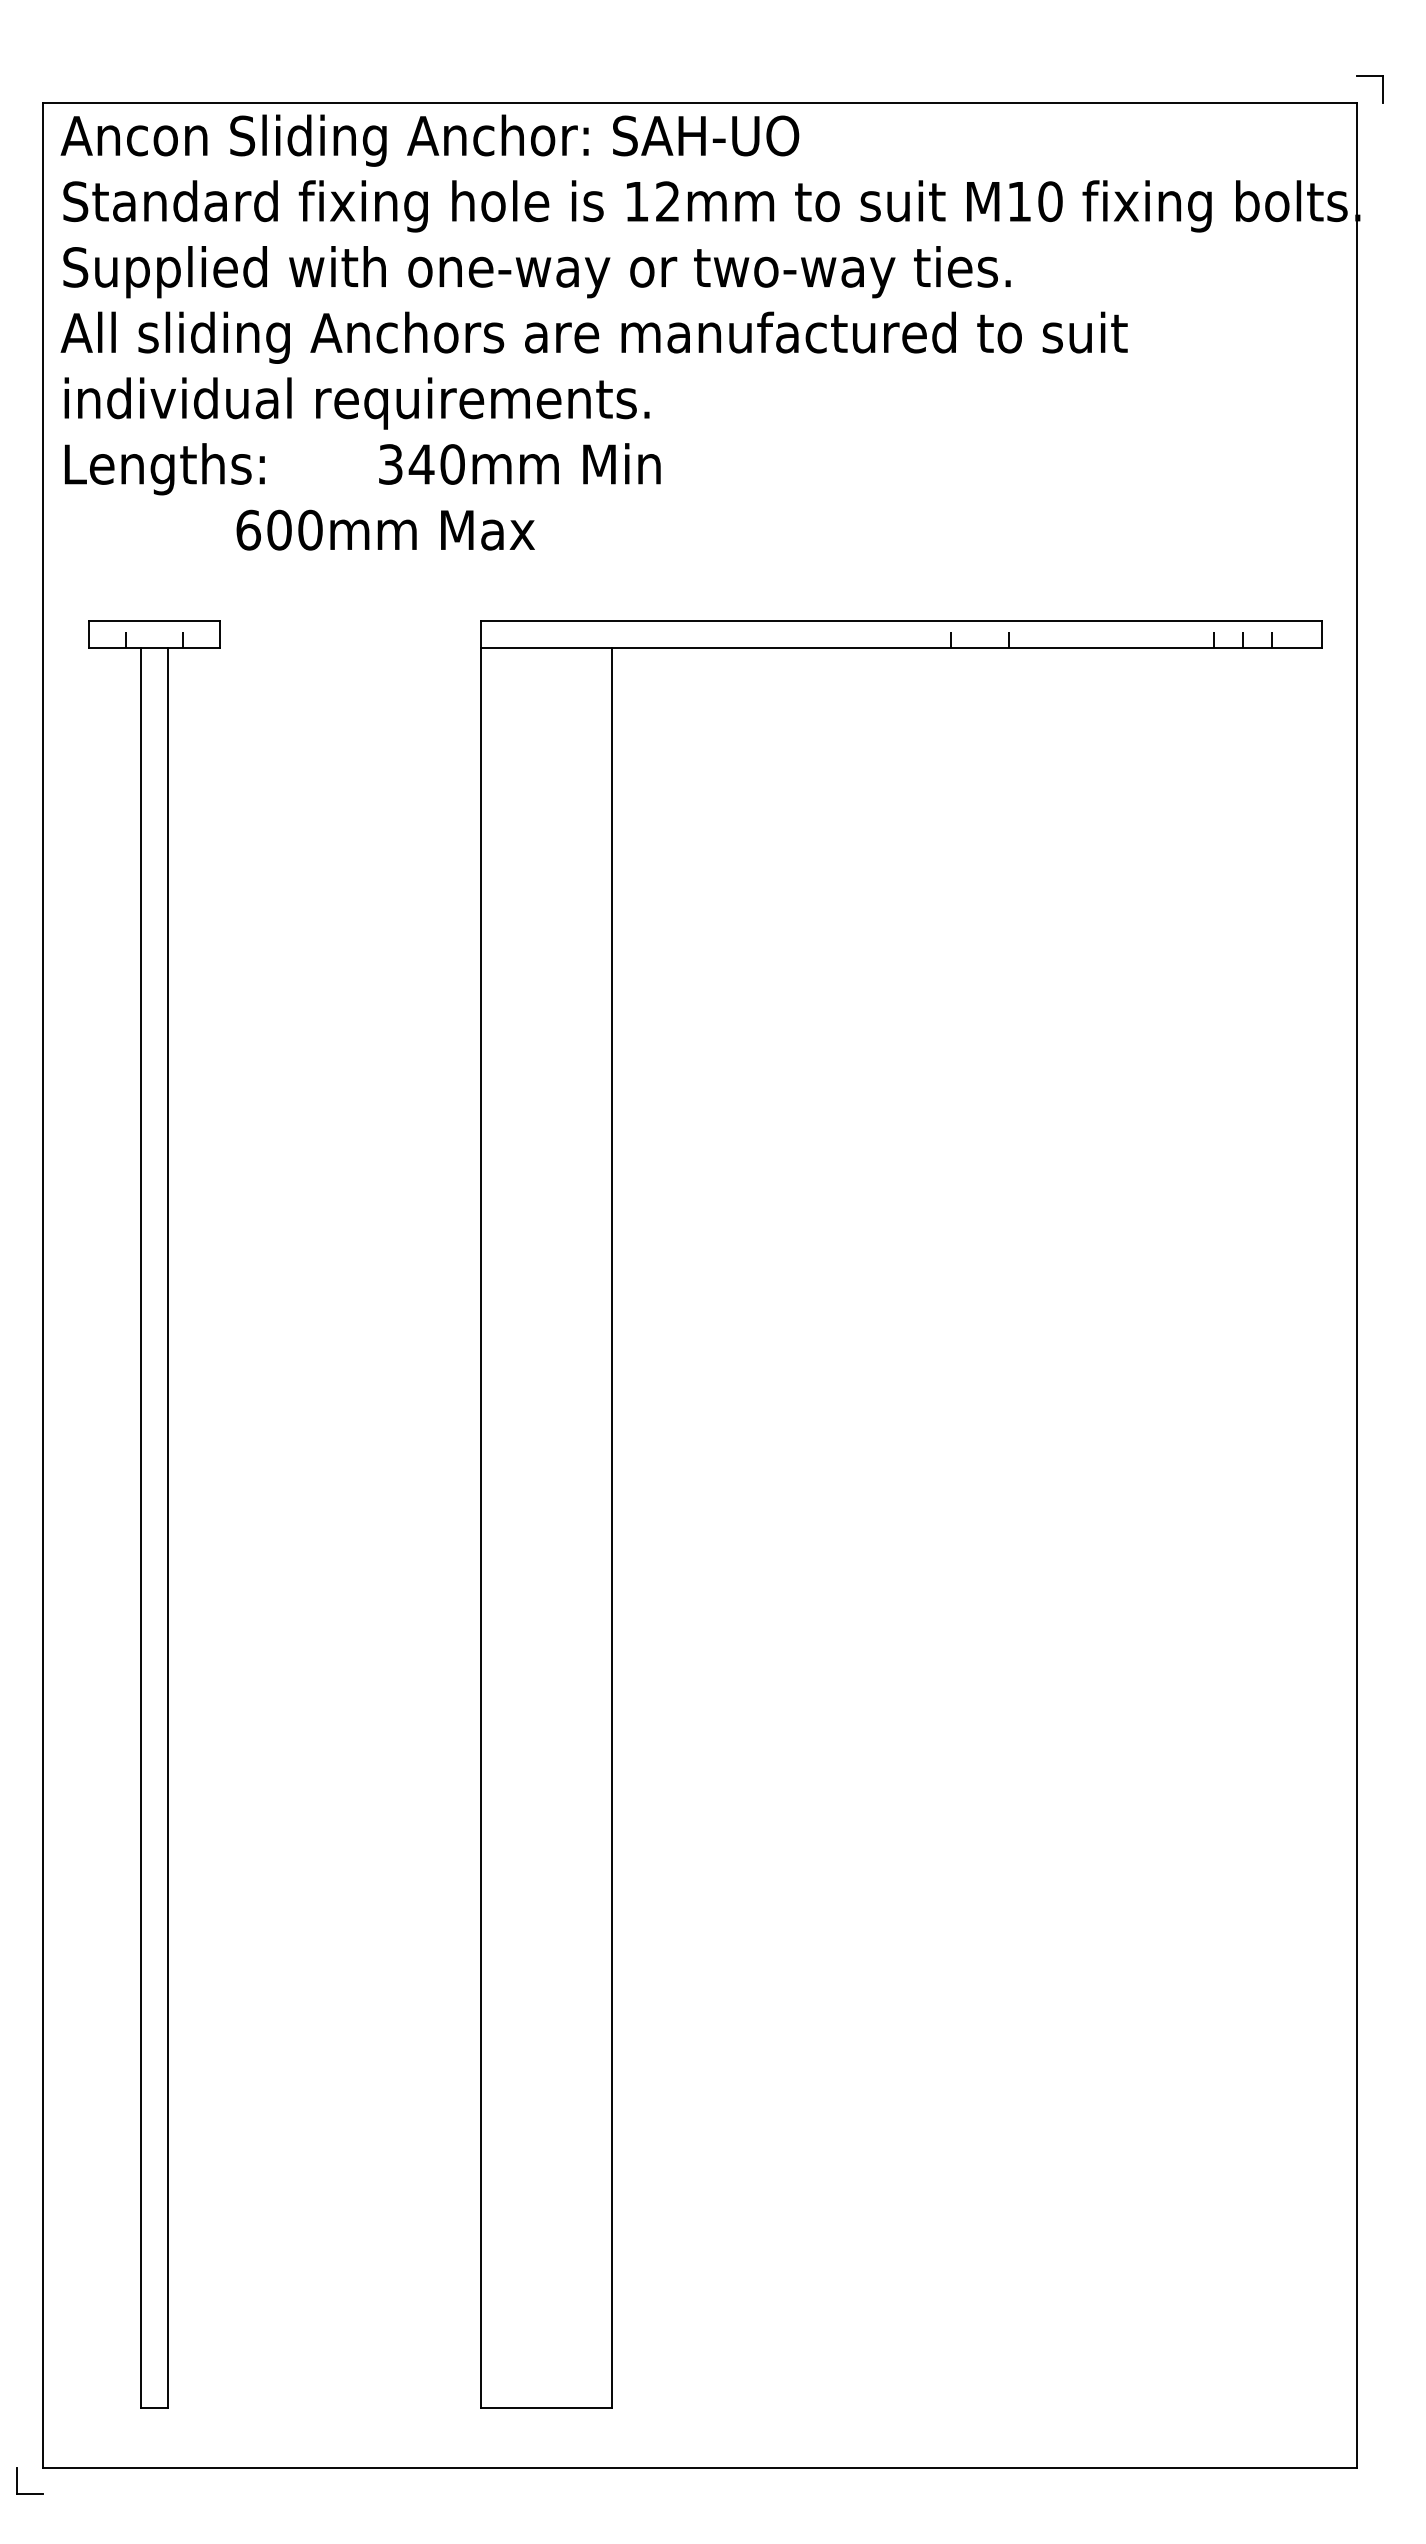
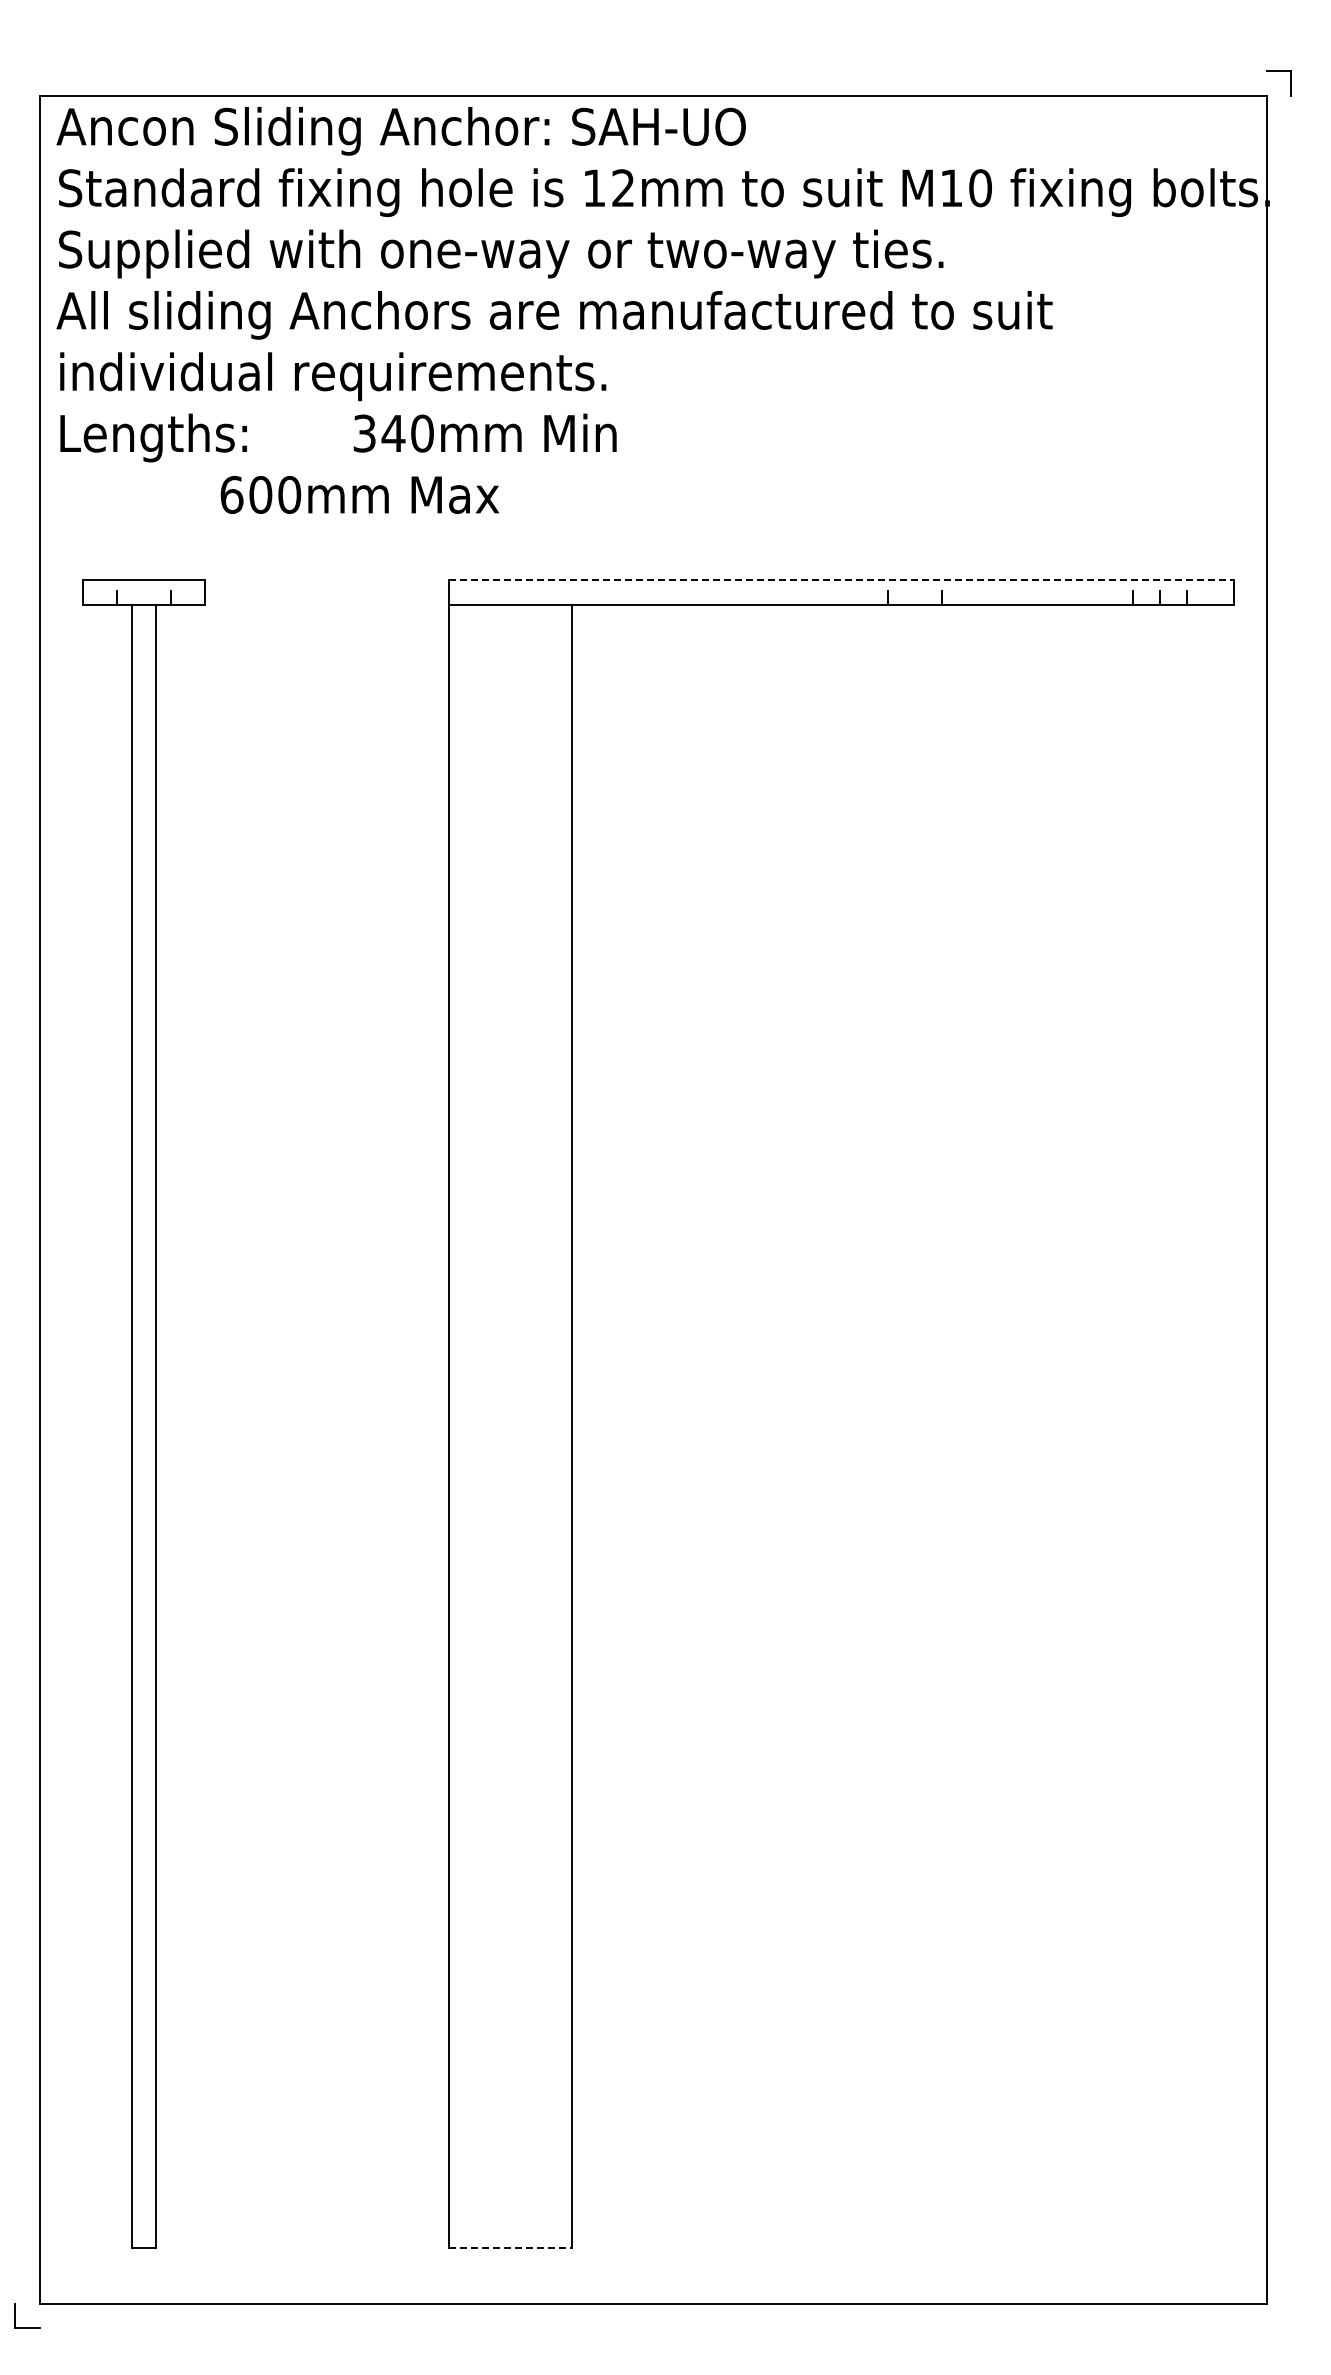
line: (901, 621) -> (841, 580), solid -> dashed
line: (546, 2408) -> (510, 2248), solid -> dashed

